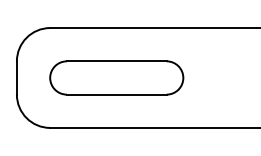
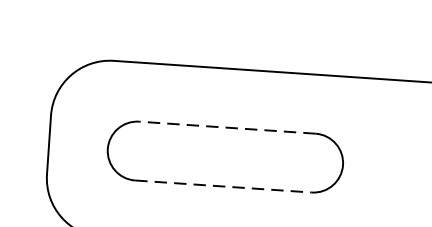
line: (116, 61) -> (226, 127), solid -> dashed
line: (116, 94) -> (222, 186), solid -> dashed

